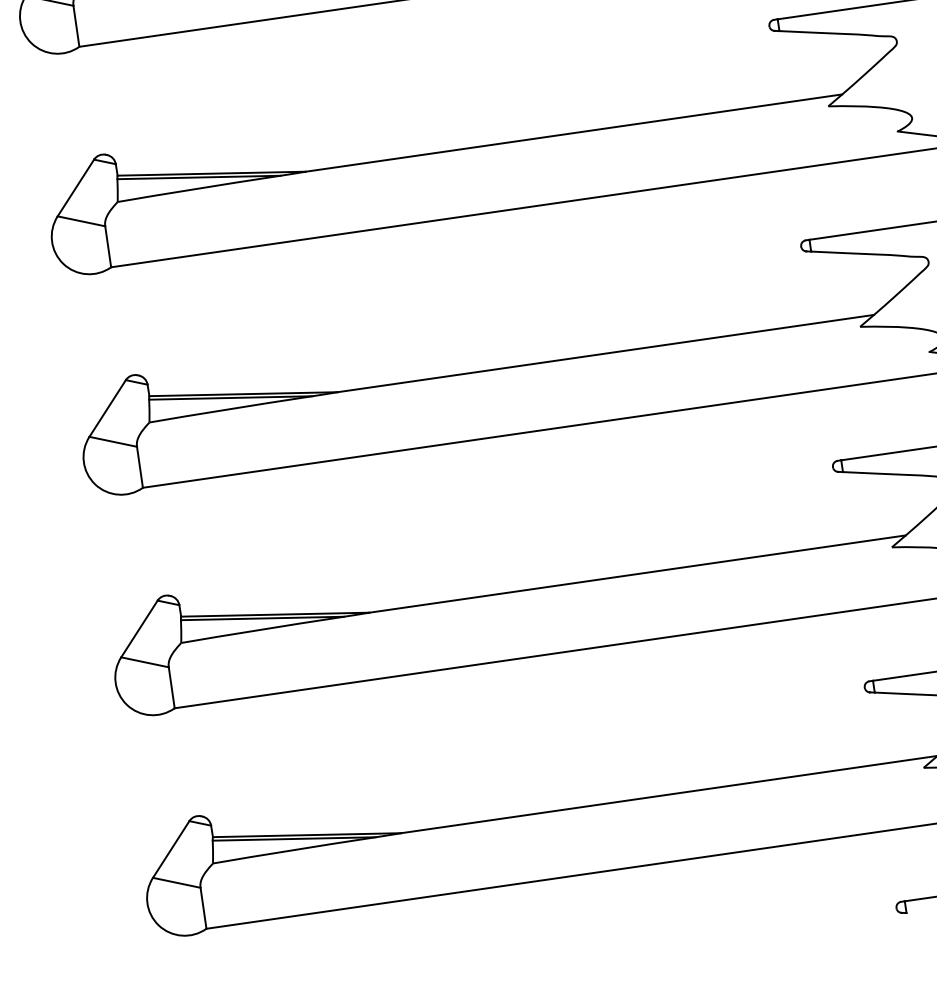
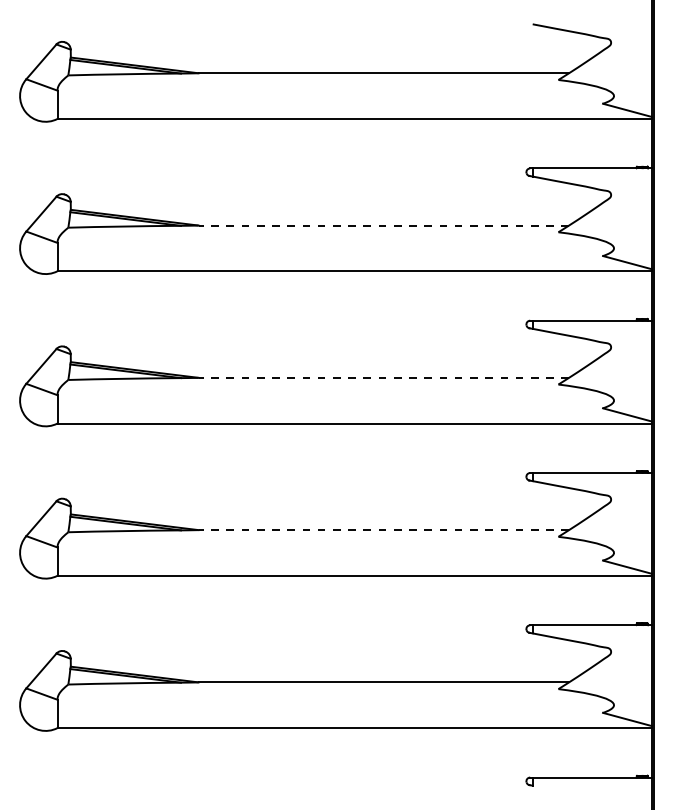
line: (573, 133) -> (383, 225), solid -> dashed
line: (605, 353) -> (383, 377), solid -> dashed
line: (637, 574) -> (383, 530), solid -> dashed

